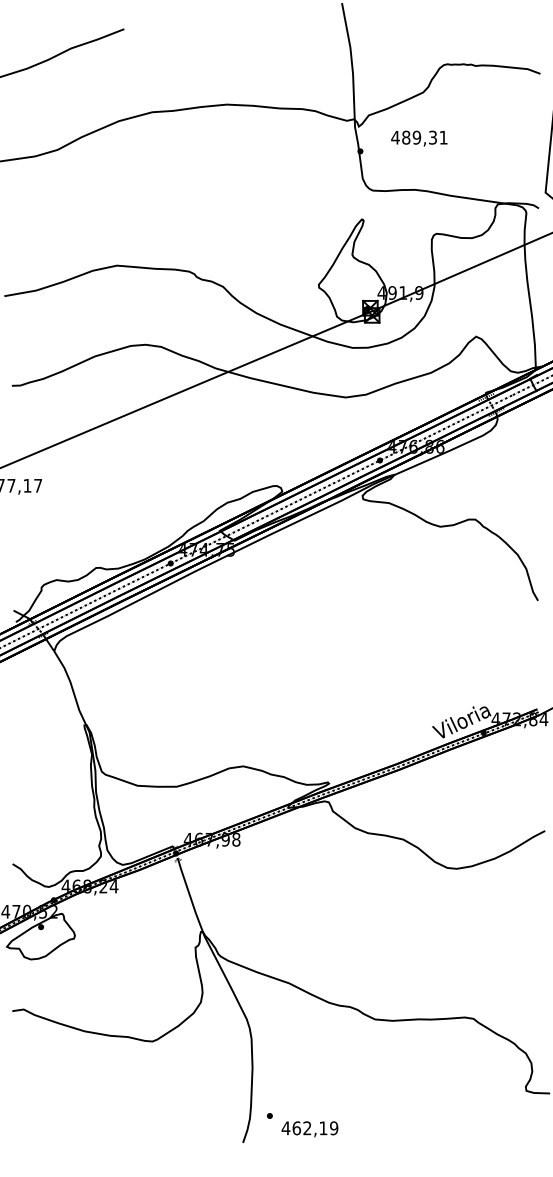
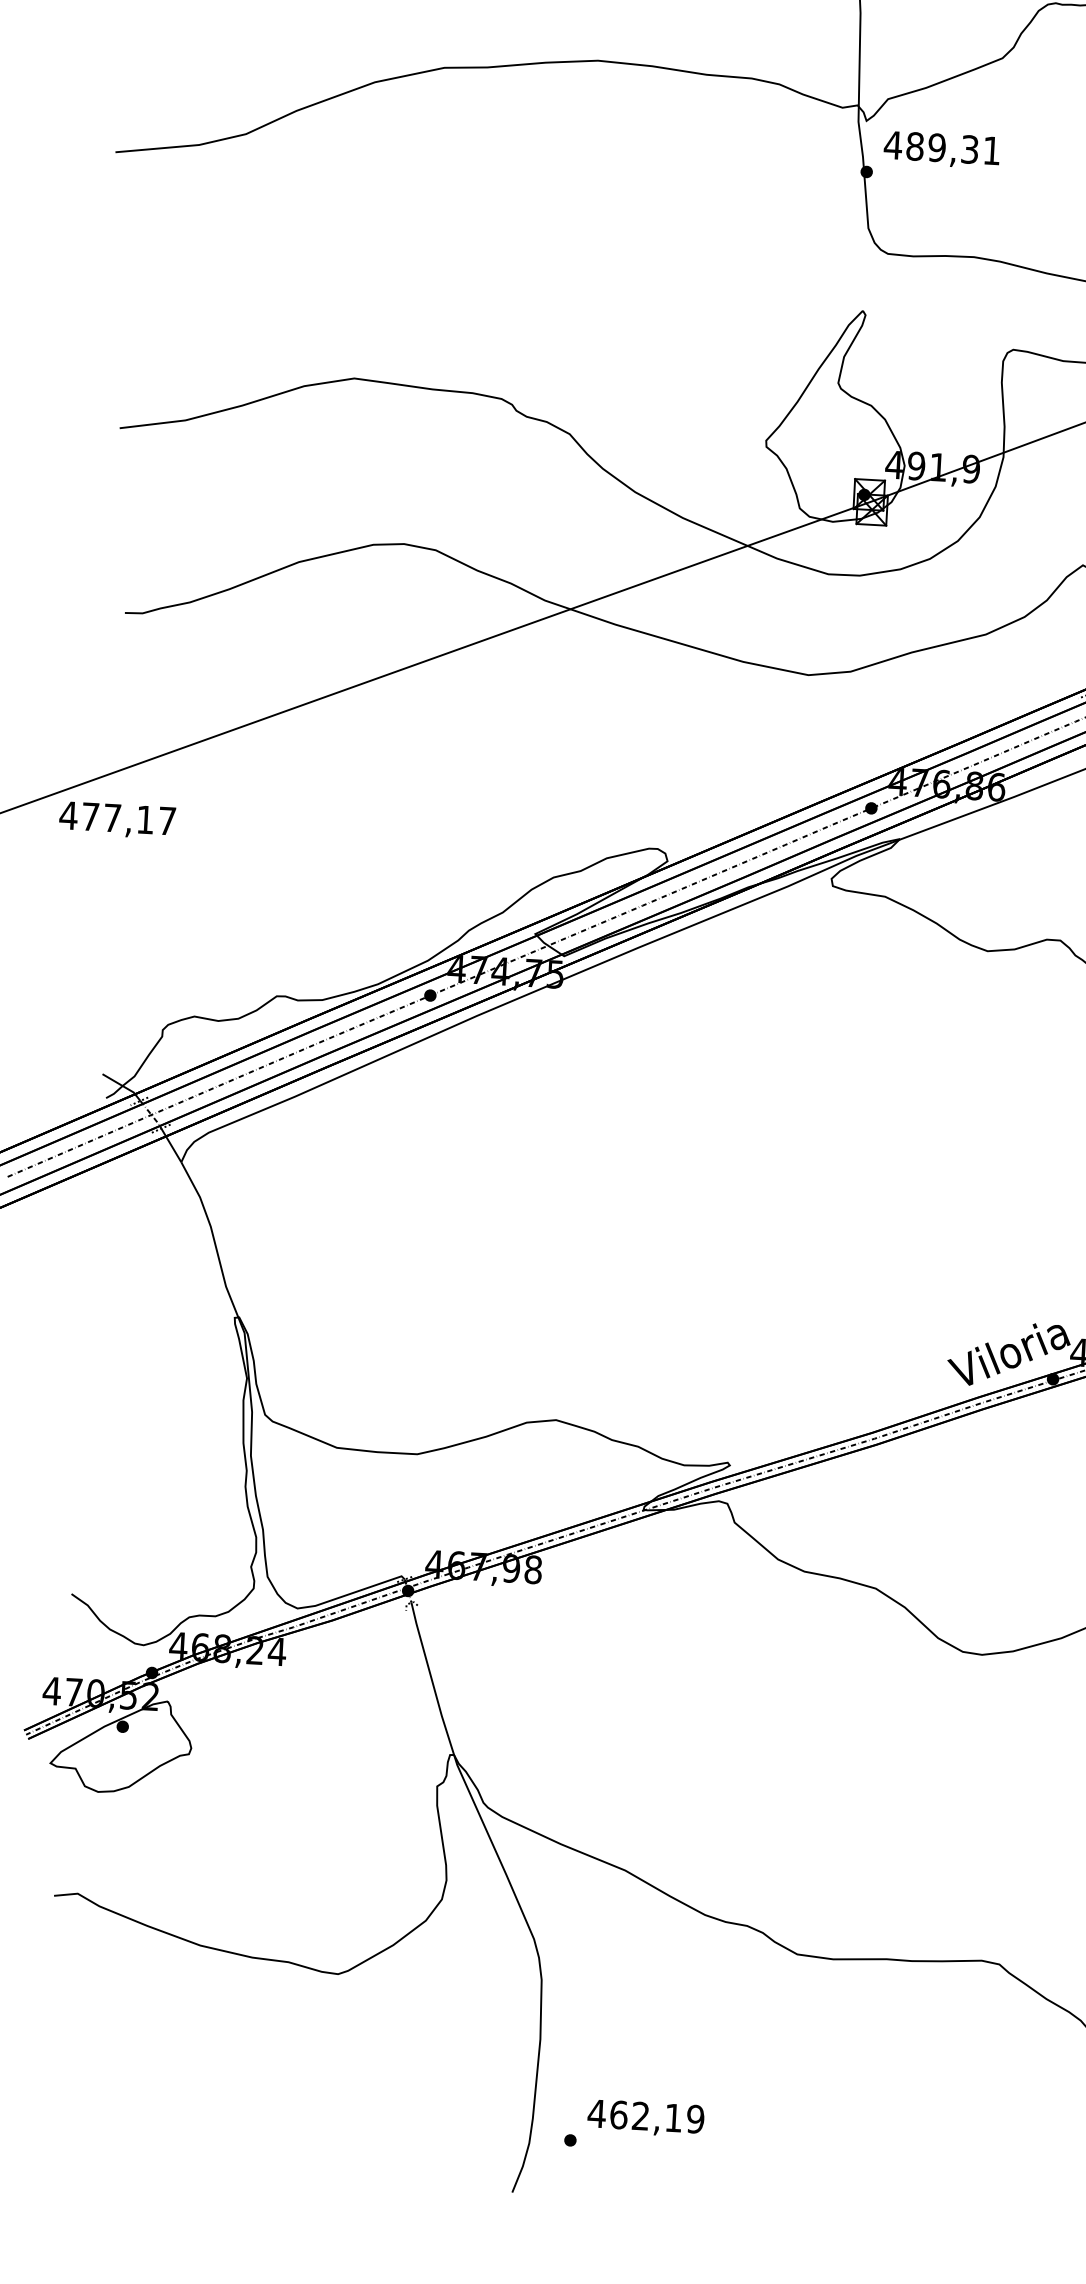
text: (419, 138) -> (942, 149), moved
text: (309, 1129) -> (644, 2118), moved

